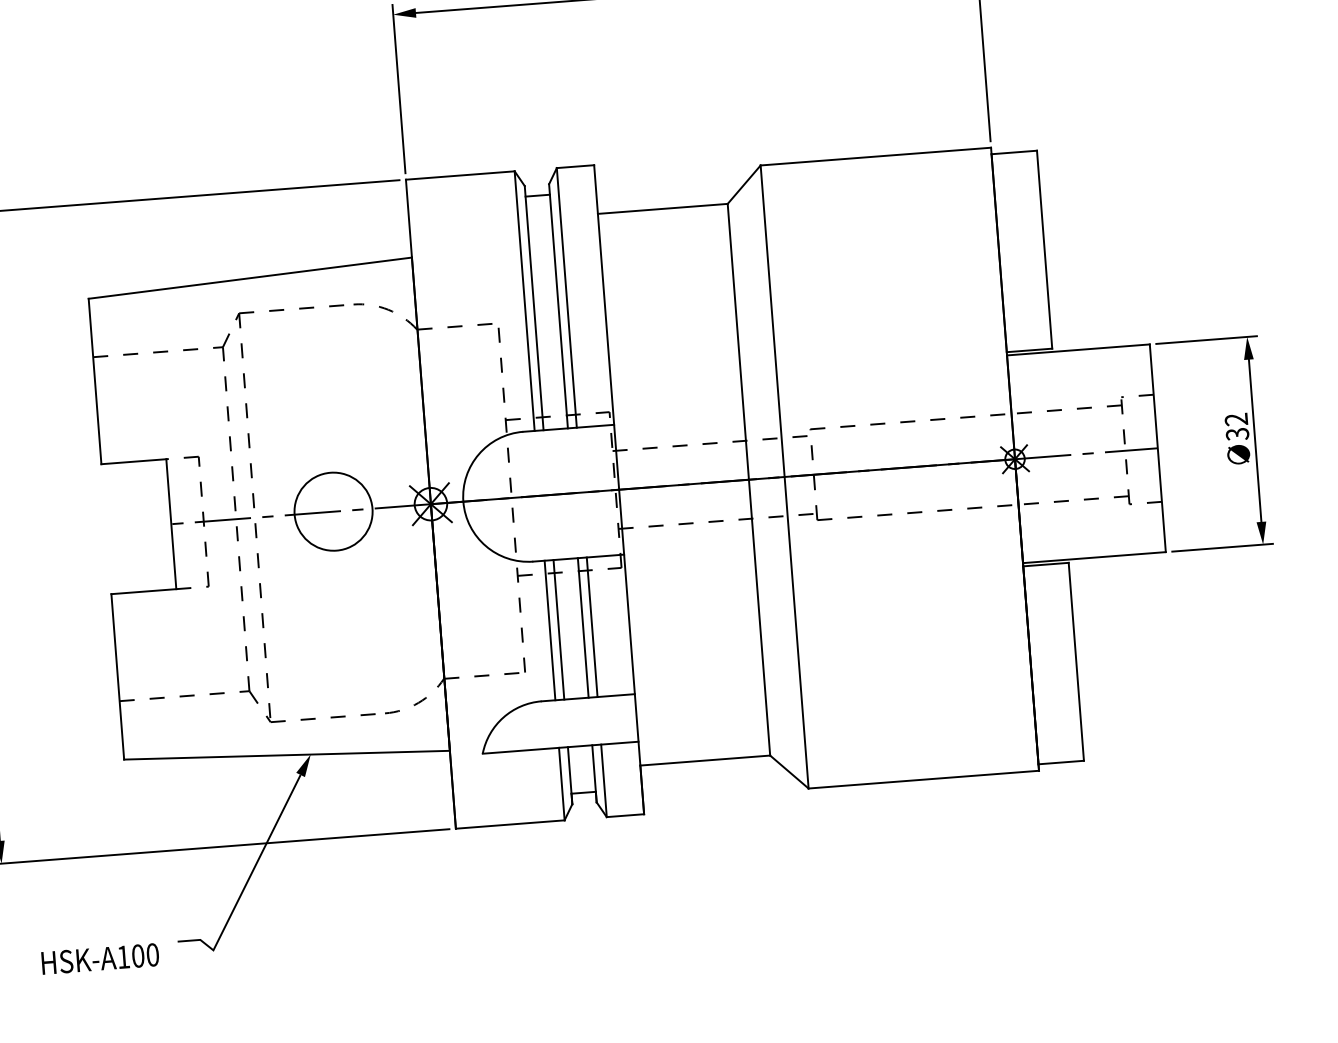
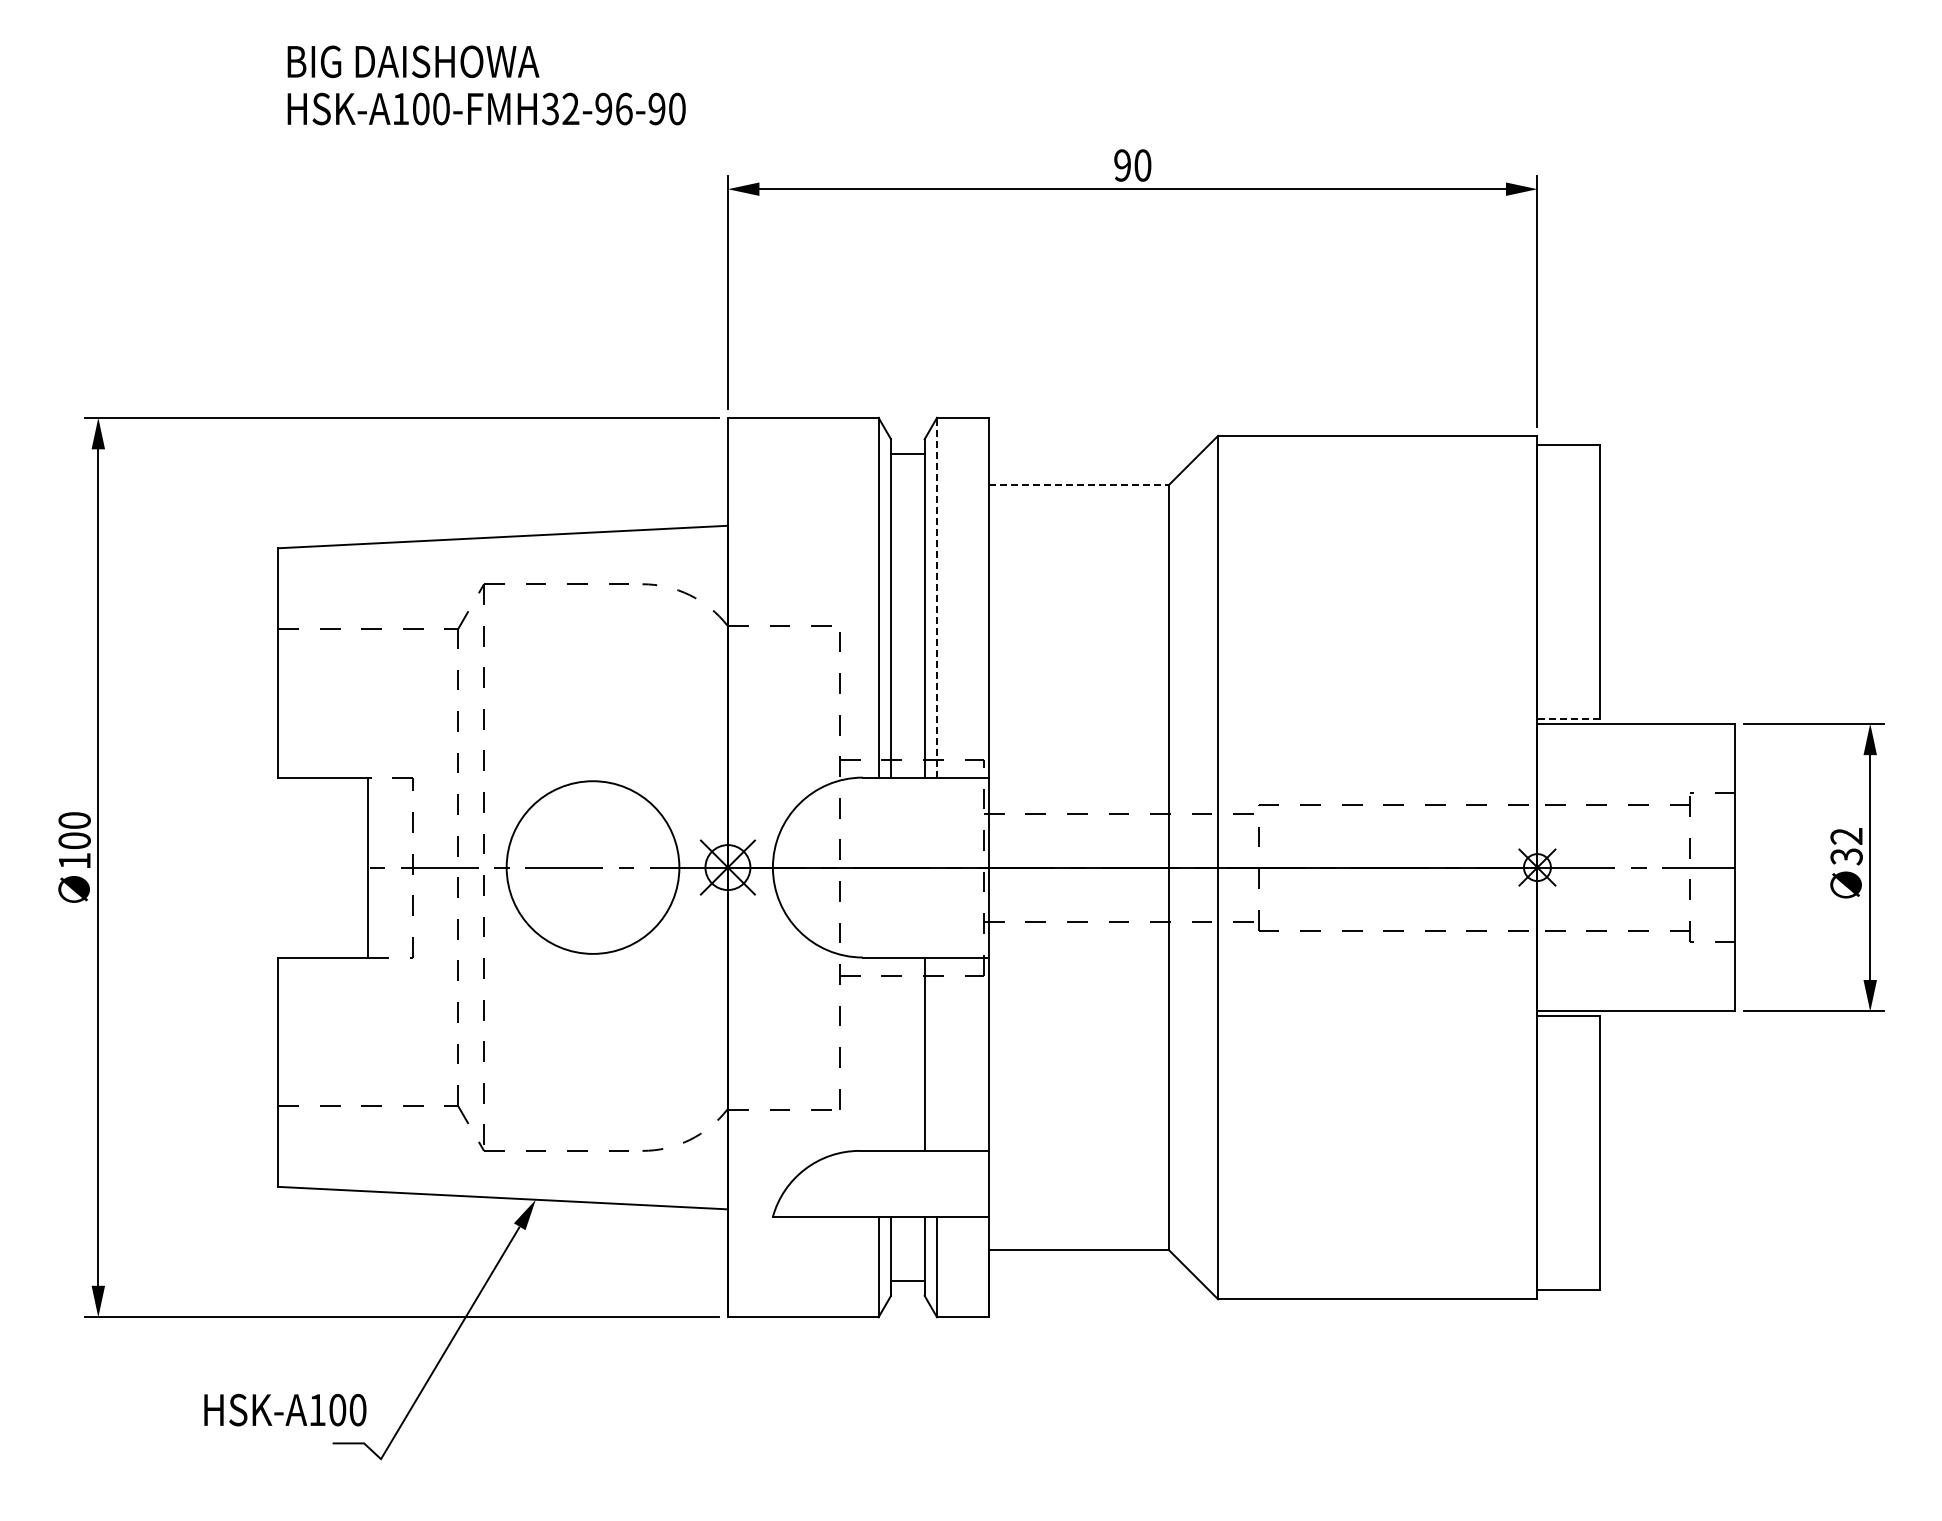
line: (662, 209) -> (1078, 485), solid -> dashed
line: (567, 297) -> (937, 597), solid -> dashed
line: (1029, 350) -> (1568, 719), solid -> dashed
circle: (333, 511) -> (593, 867), size x1.6
line: (592, 626) -> (937, 1053), removed
line: (558, 629) -> (890, 1053), removed
line: (549, 630) -> (878, 1053), removed
text: (100, 958) -> (285, 1409), moved

